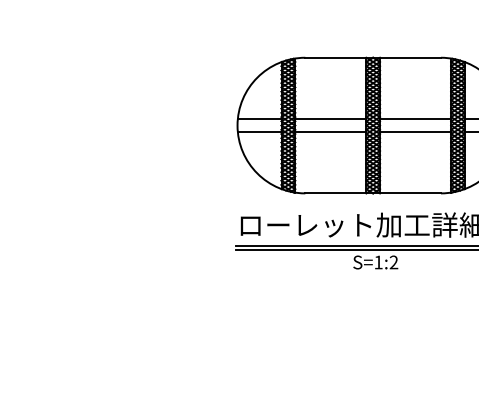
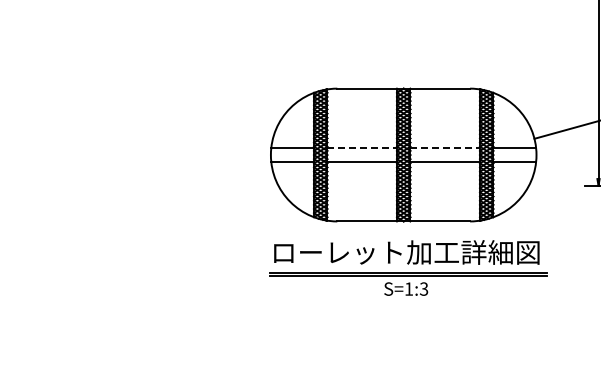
line: (331, 118) -> (362, 148), solid -> dashed
line: (415, 118) -> (445, 148), solid -> dashed
text: (394, 262) -> (424, 289), S=1:2 -> S=1:3

